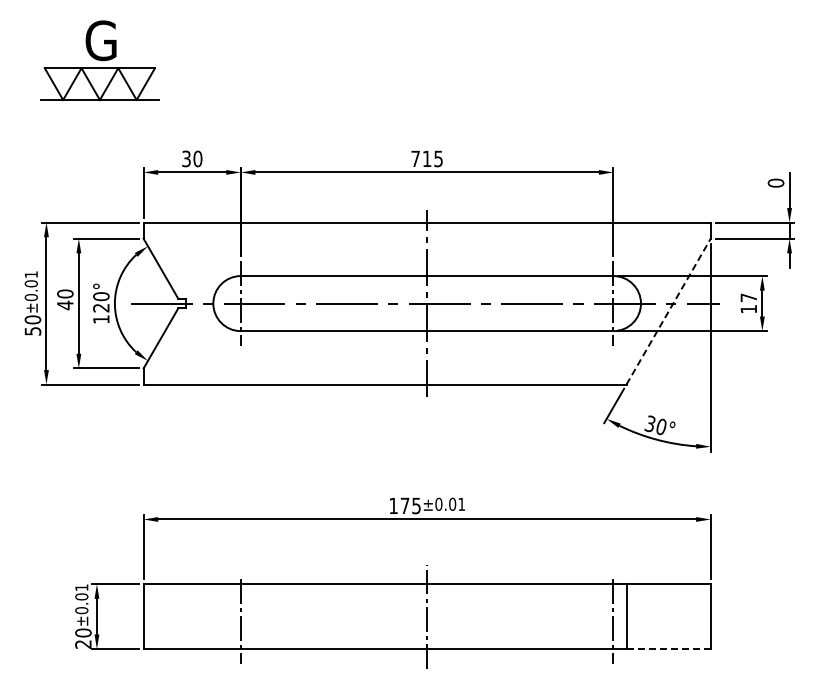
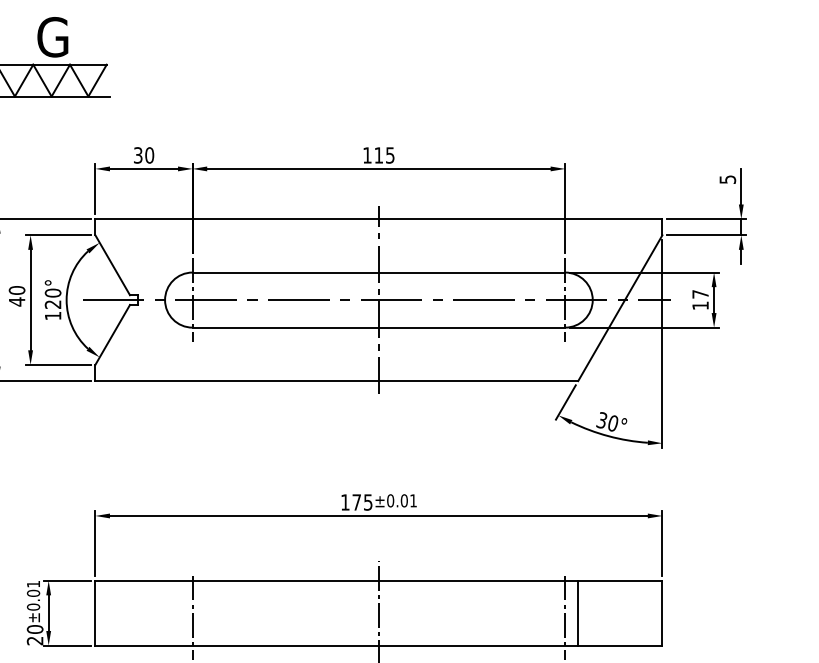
text: (415, 158) -> (367, 155), 715 -> 115
text: (775, 182) -> (727, 179), 0 -> 5
line: (668, 311) -> (620, 308), dashed -> solid
line: (669, 649) -> (621, 646), dashed -> solid

